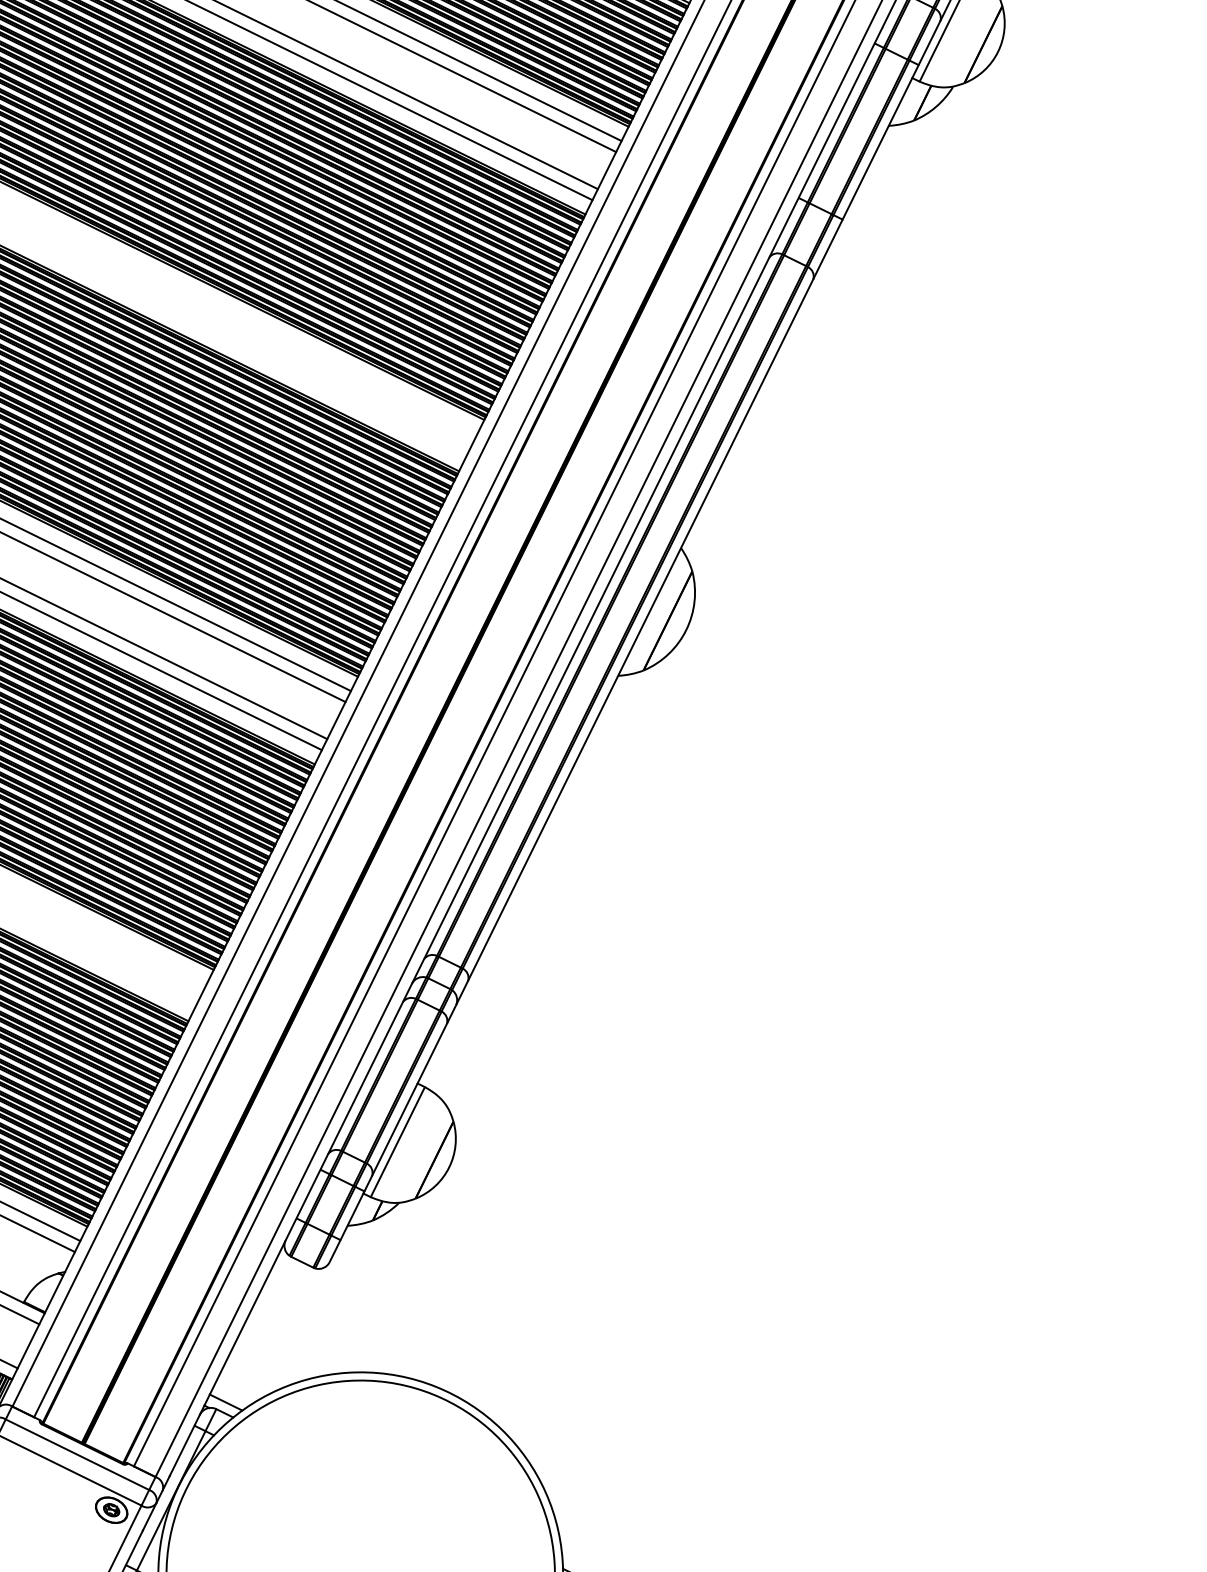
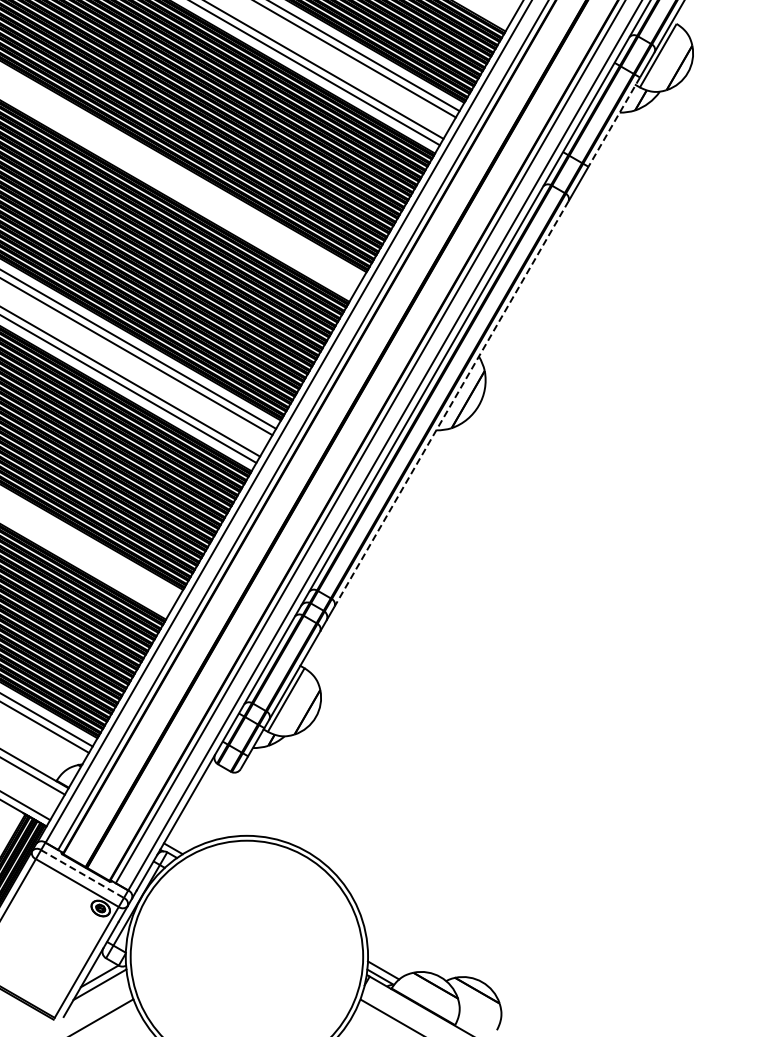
line: (881, 142) -> (614, 122), solid -> dashed
line: (640, 629) -> (451, 403), solid -> dashed
line: (77, 1455) -> (82, 874), solid -> dashed

